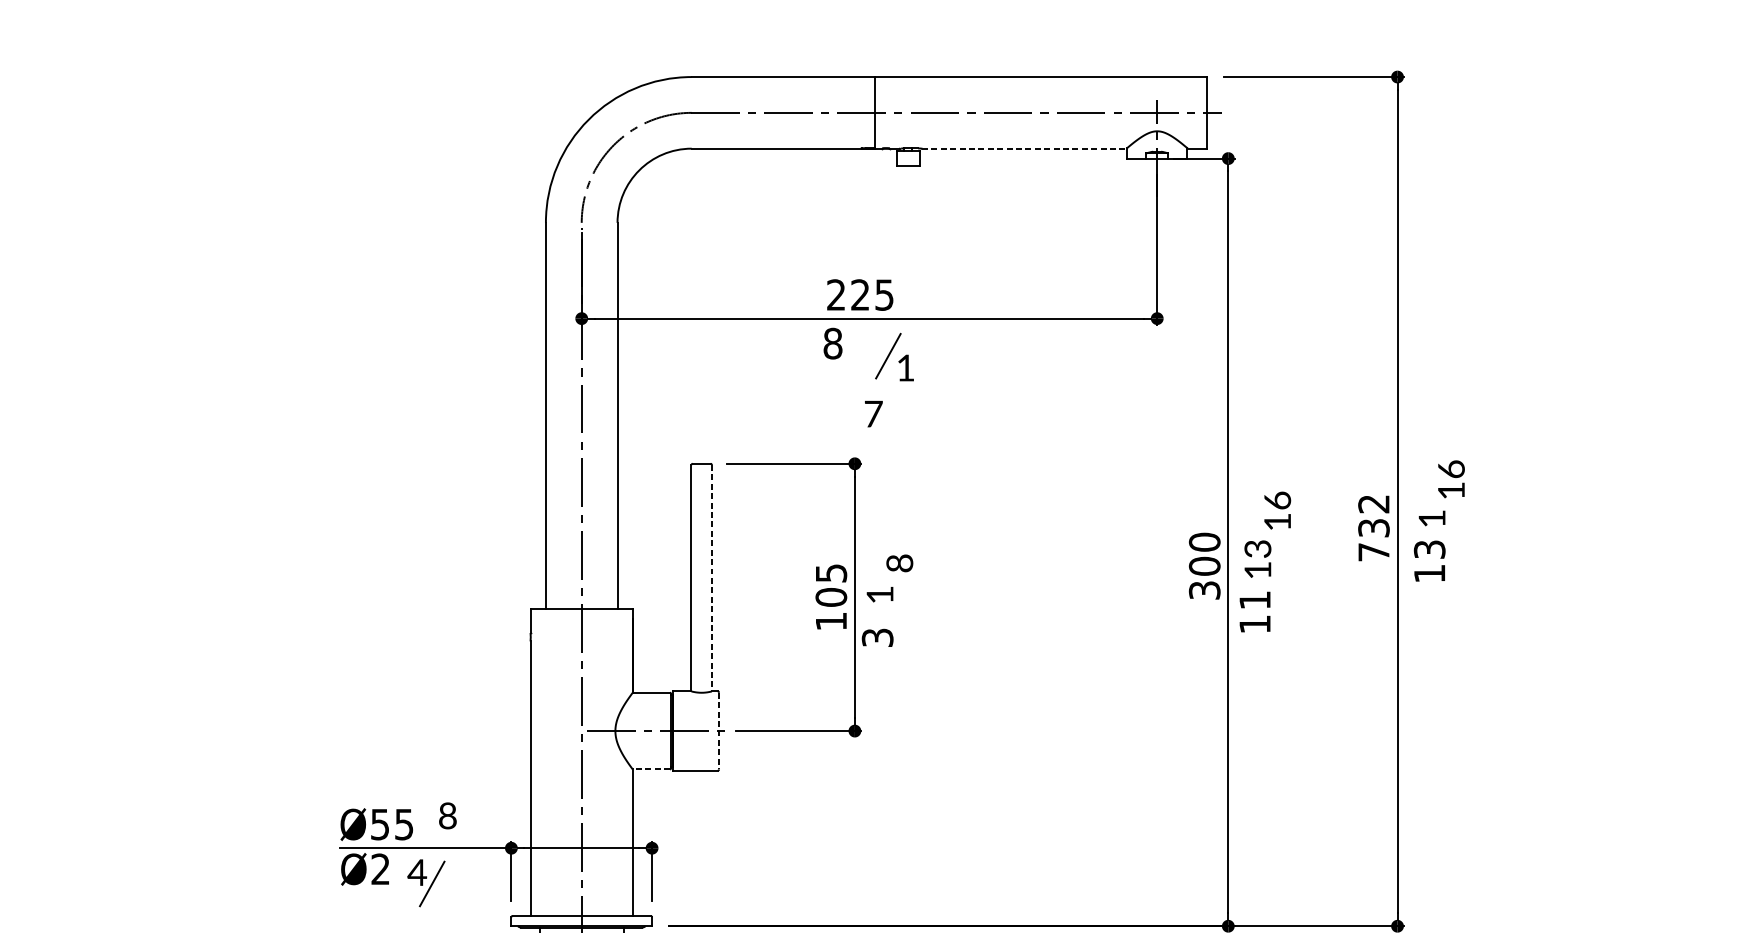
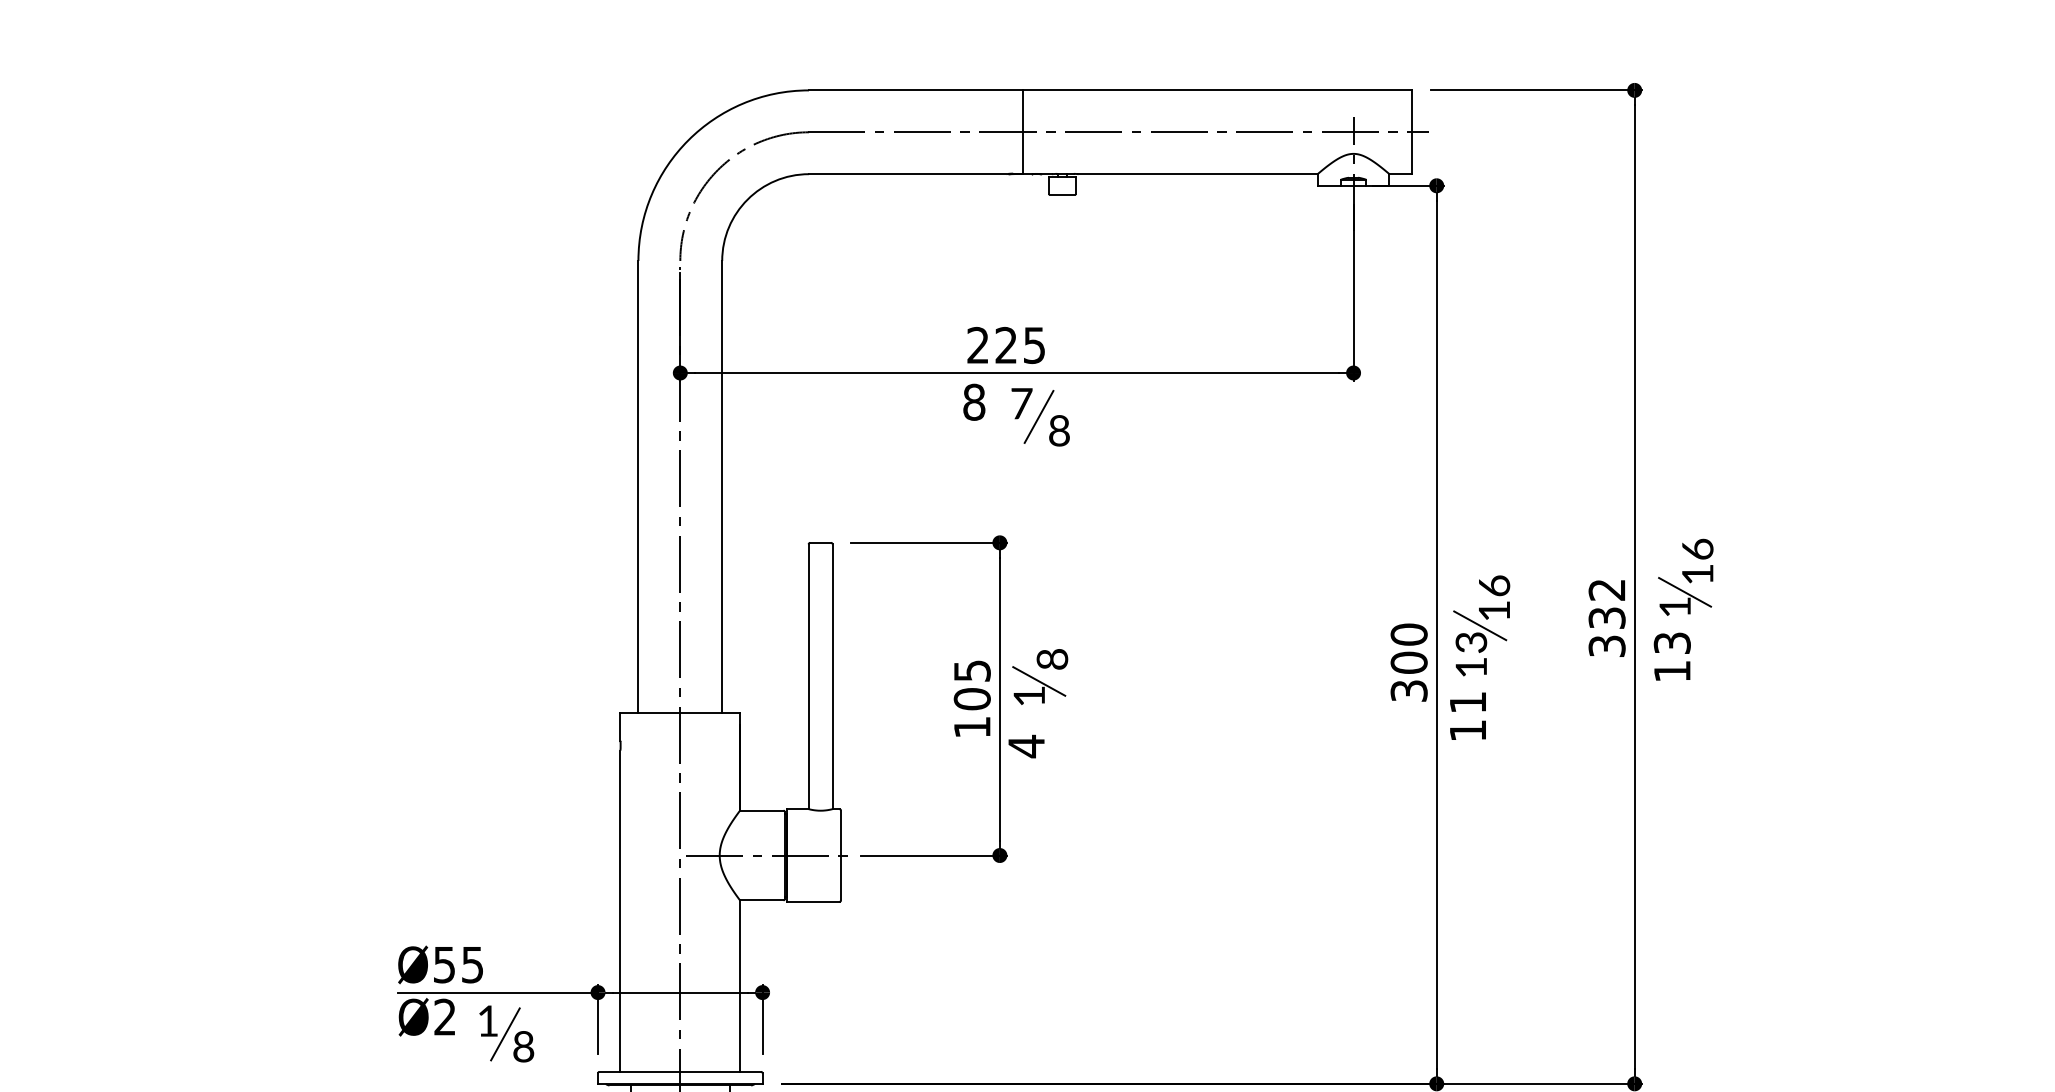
line: (1024, 148) -> (1198, 174), dashed -> solid
text: (905, 367) -> (1059, 430), 1 -> 8
text: (873, 413) -> (1021, 403), moved
line: (1440, 506) -> (1685, 592), added
line: (1265, 534) -> (1480, 625), added
text: (1373, 551) -> (1606, 645), 732 -> 332
line: (711, 578) -> (832, 677), dashed -> solid
line: (888, 582) -> (1039, 681), added
text: (877, 637) -> (1026, 746), 3 -> 4
line: (719, 731) -> (841, 855), dashed -> solid
line: (651, 769) -> (761, 900), dashed -> solid
text: (447, 815) -> (523, 1046), moved
text: (416, 872) -> (487, 1020), 4 -> 1

